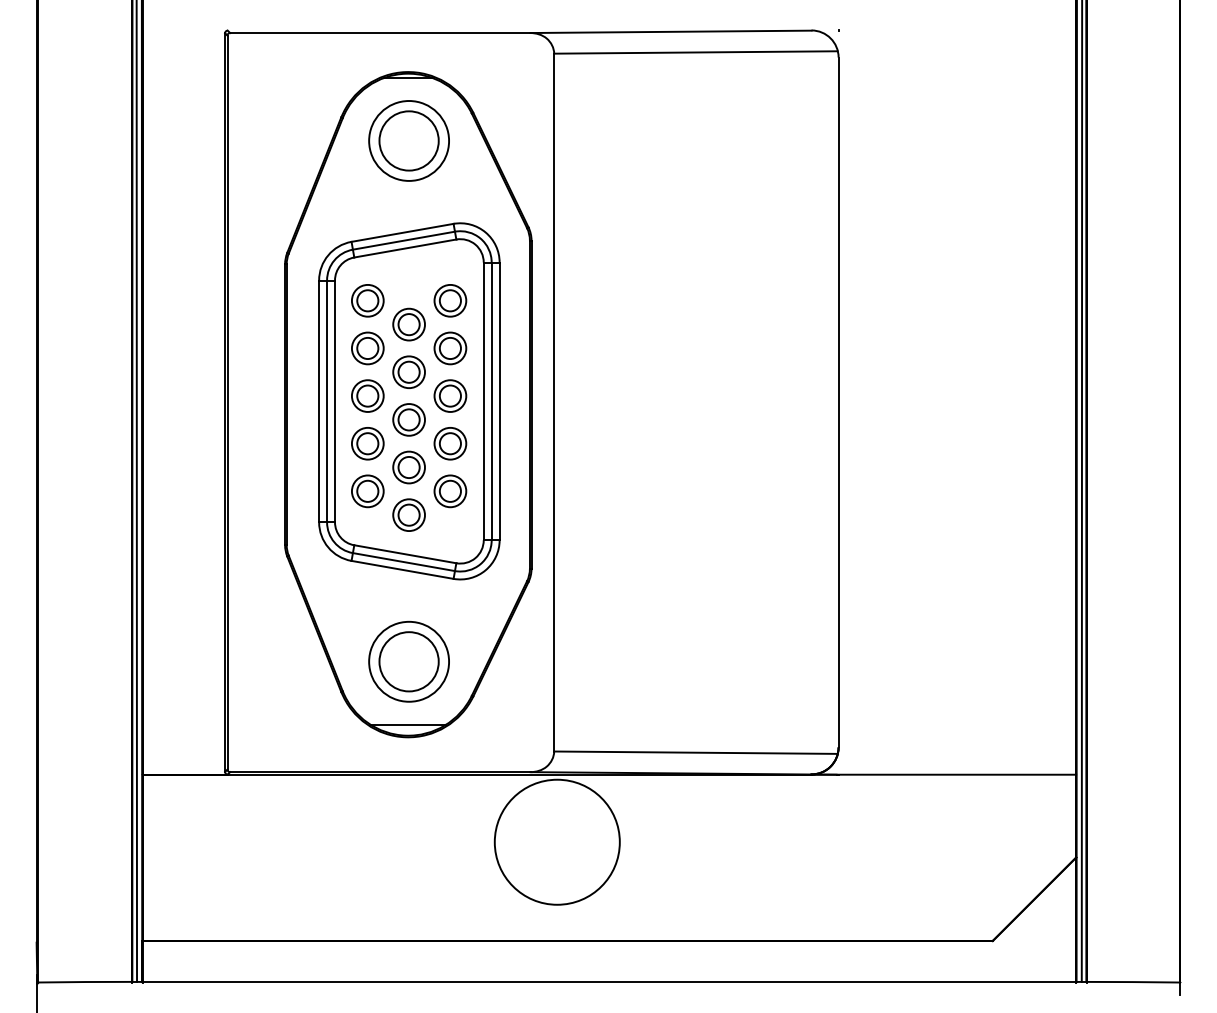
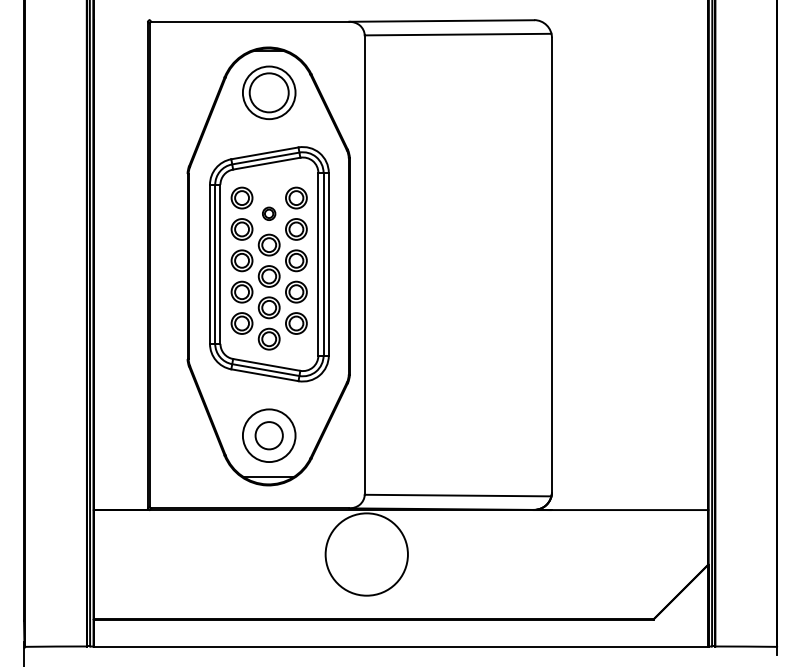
part: (407, 324) -> (268, 213), size x0.6
circle: (407, 661) -> (268, 435), size x0.7

